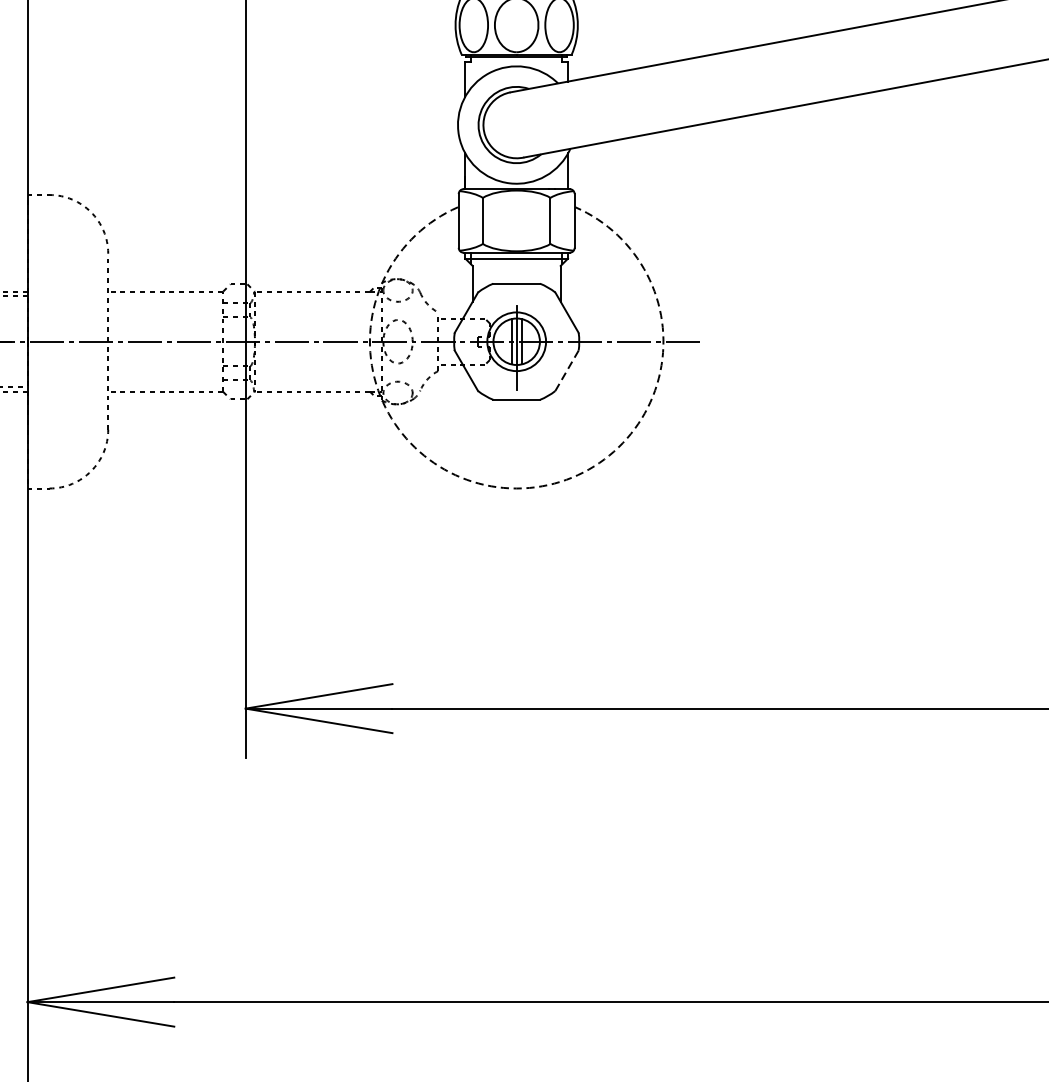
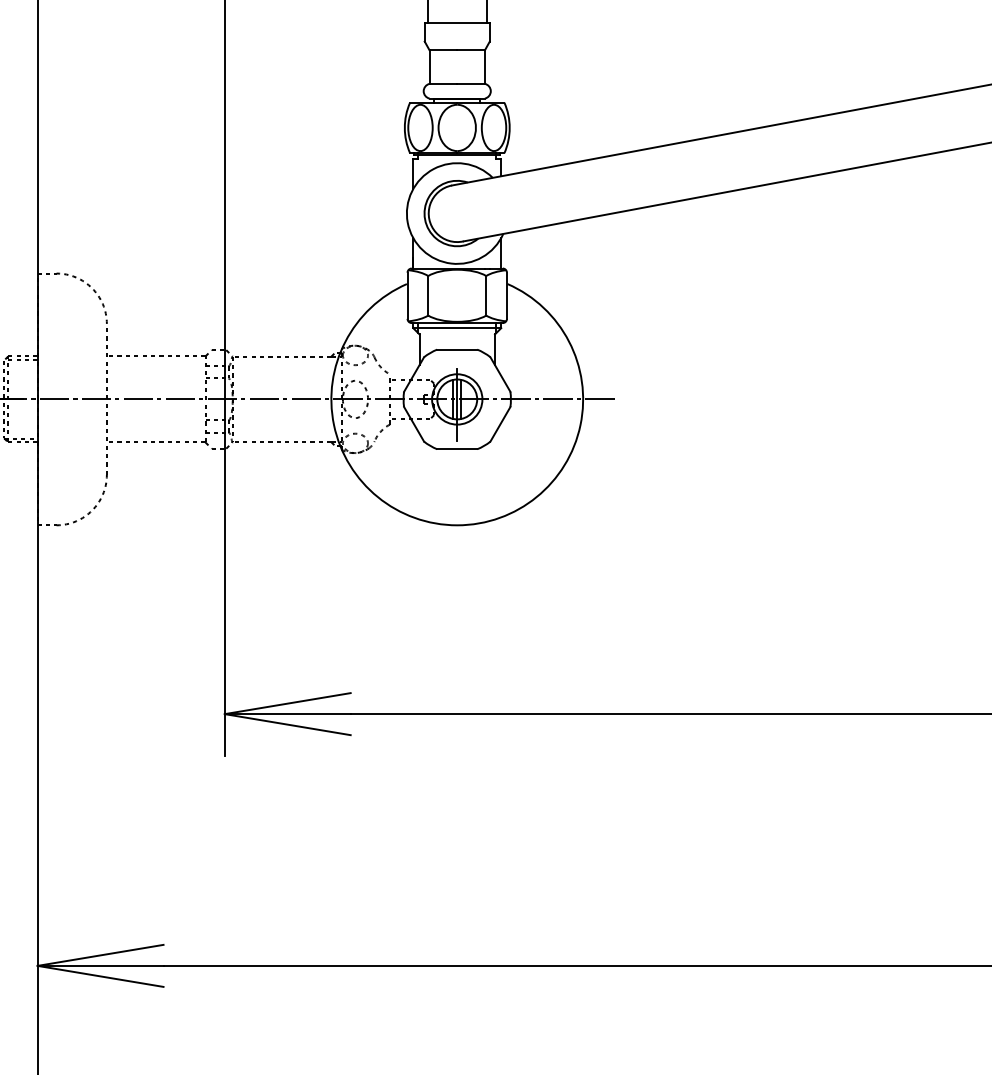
line: (567, 370) -> (500, 424), dashed -> solid
arc: (516, 488) -> (457, 525), dashed -> solid

